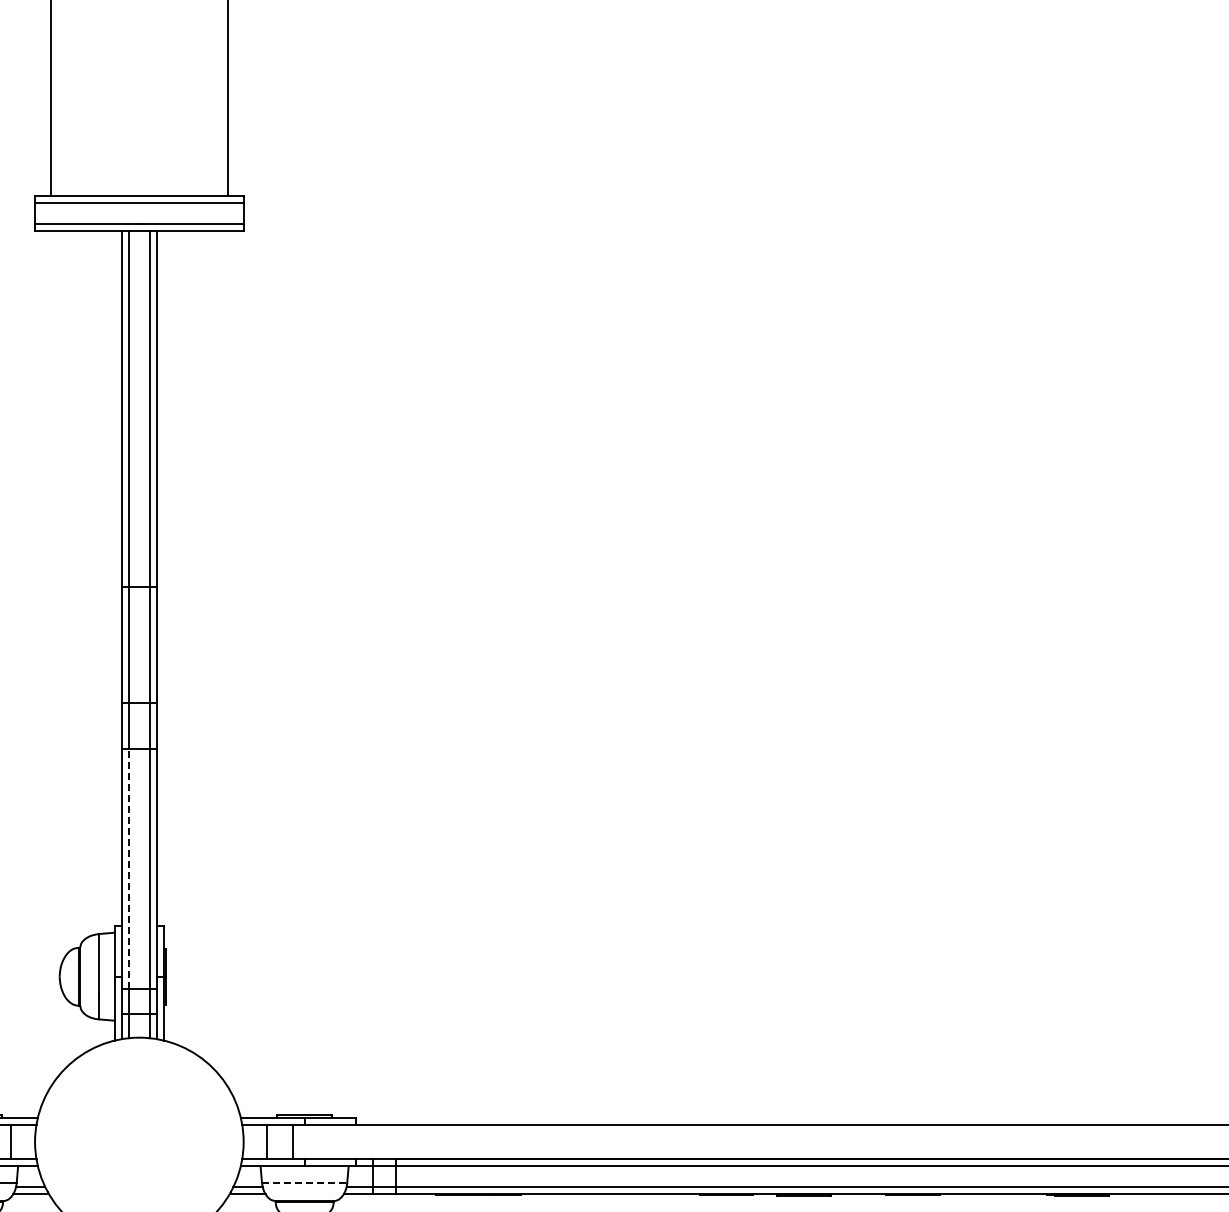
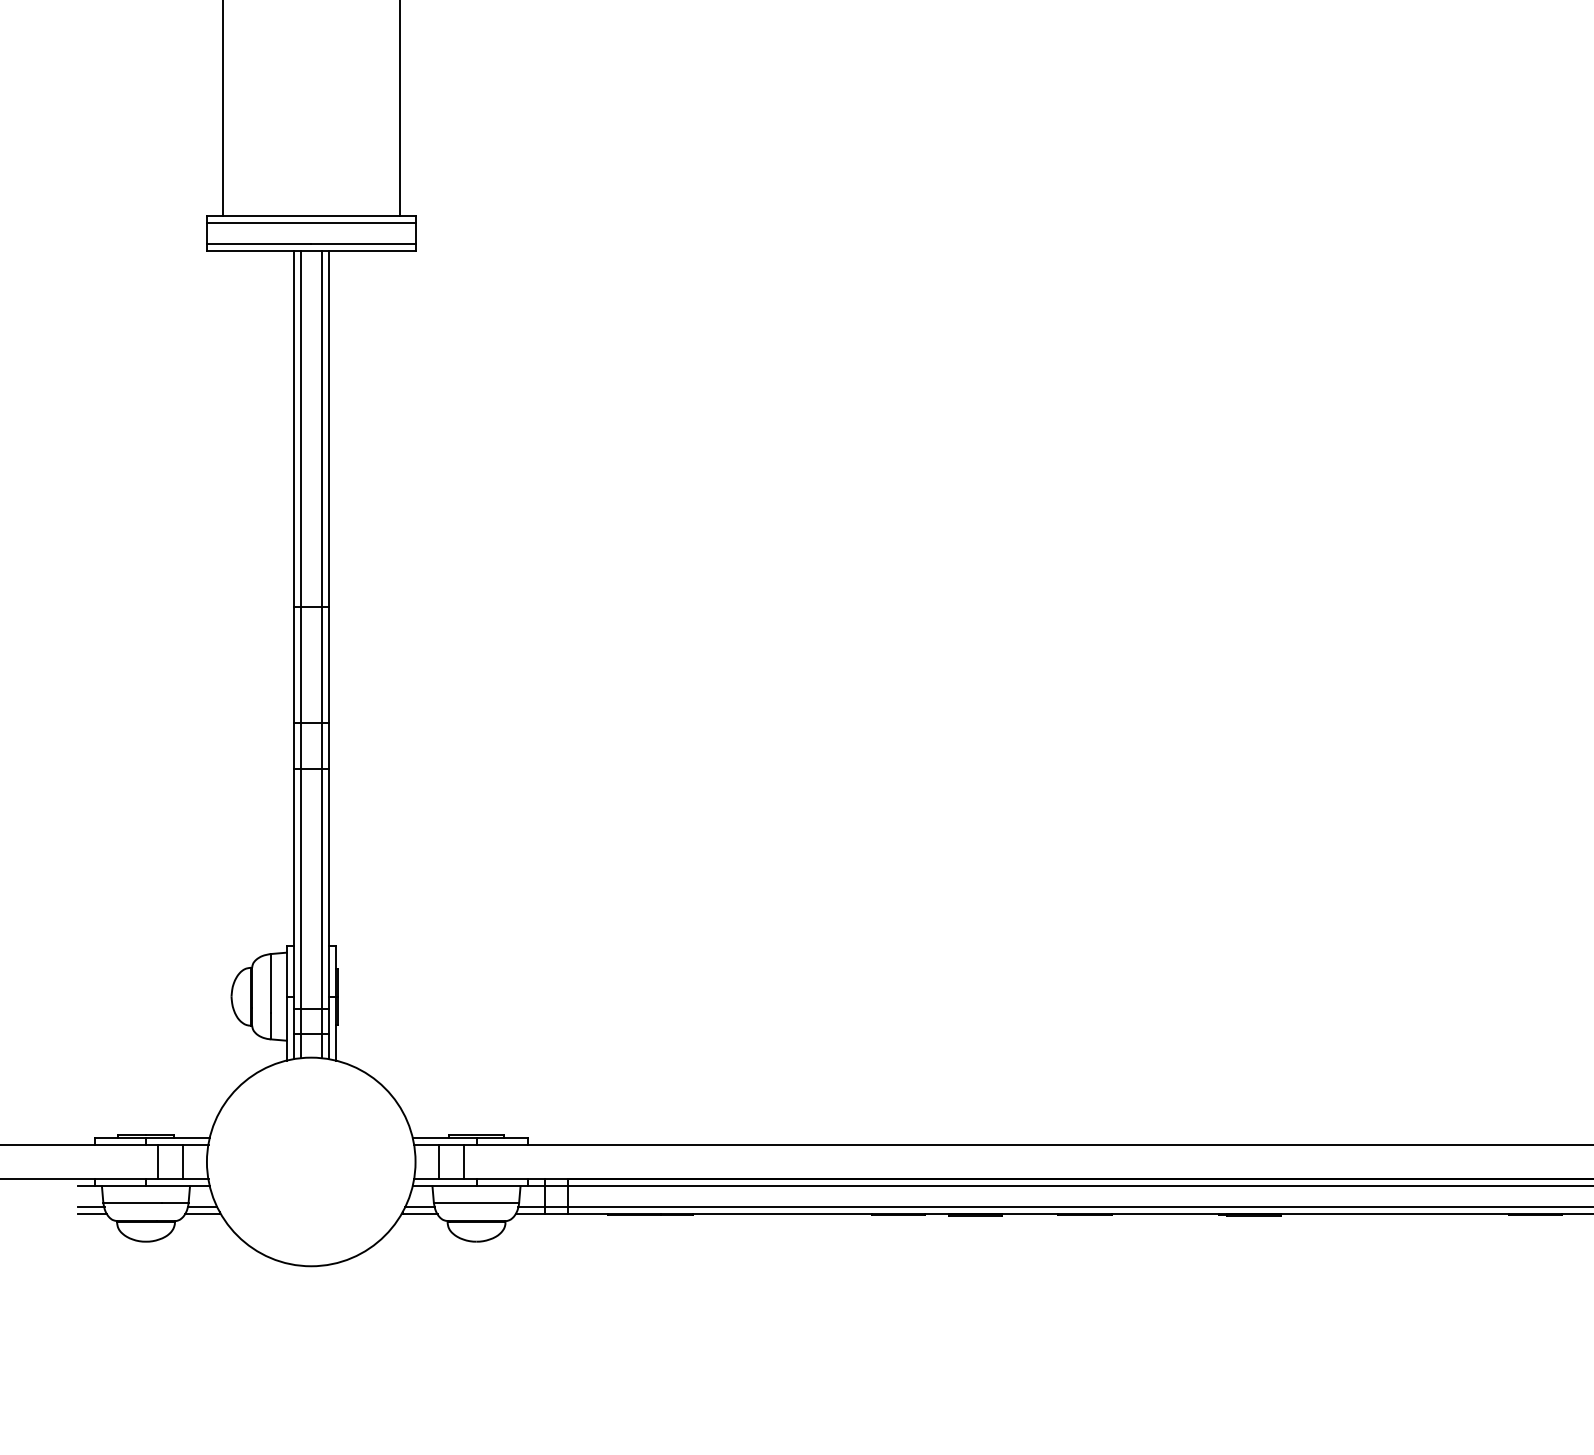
line: (128, 869) -> (300, 889), dashed -> solid
line: (304, 1182) -> (476, 1202), dashed -> solid

